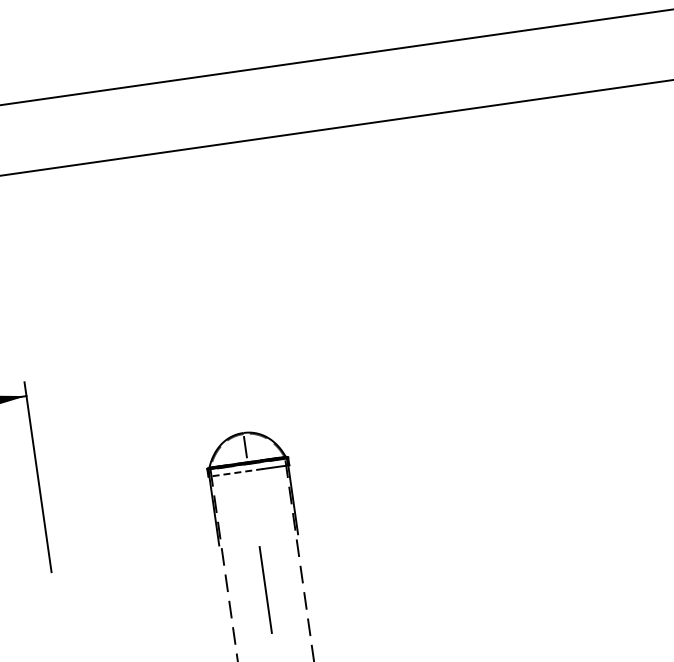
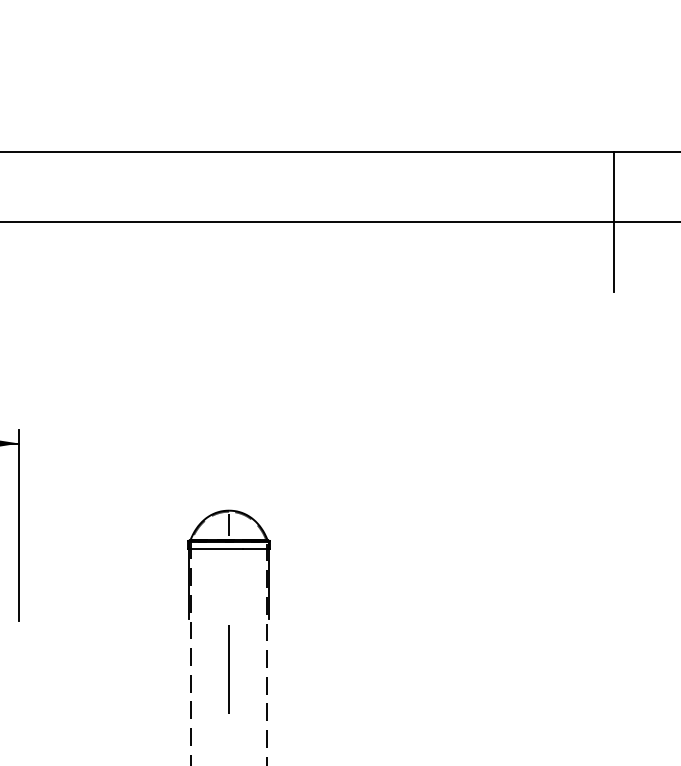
line: (583, 92) -> (613, 221), added
line: (235, 473) -> (215, 549), dashed -> solid

